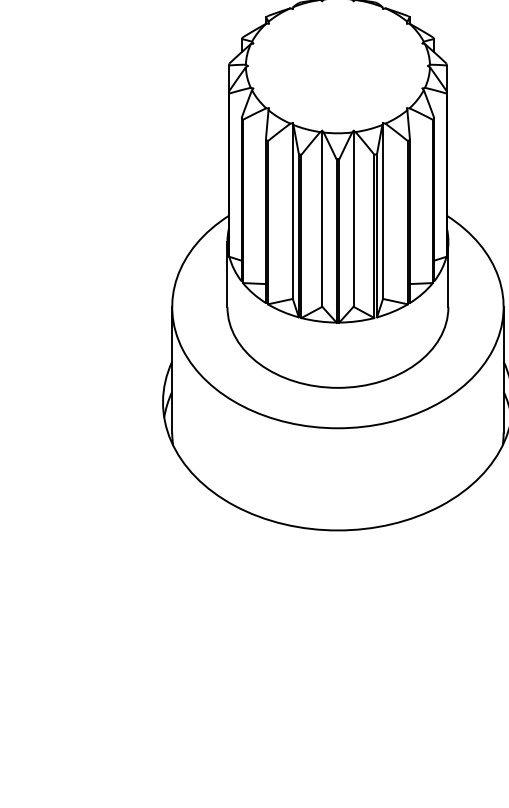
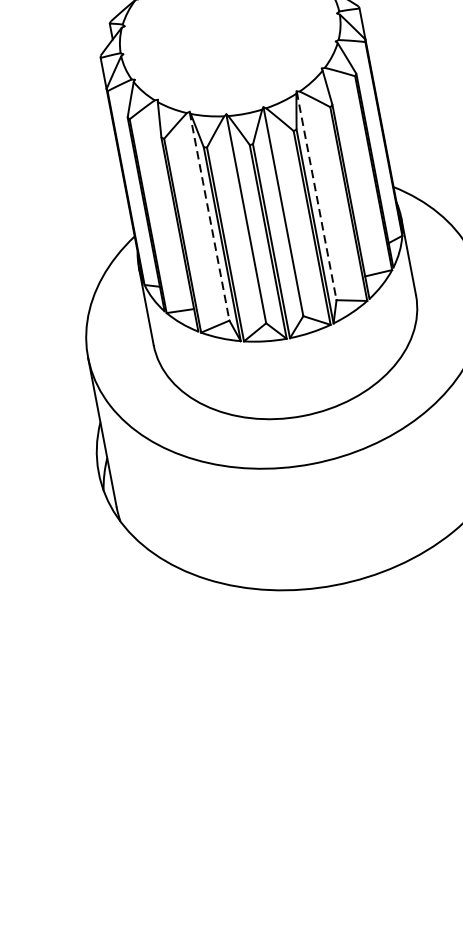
line: (292, 211) -> (209, 216), solid -> dashed
line: (383, 211) -> (317, 196), solid -> dashed

